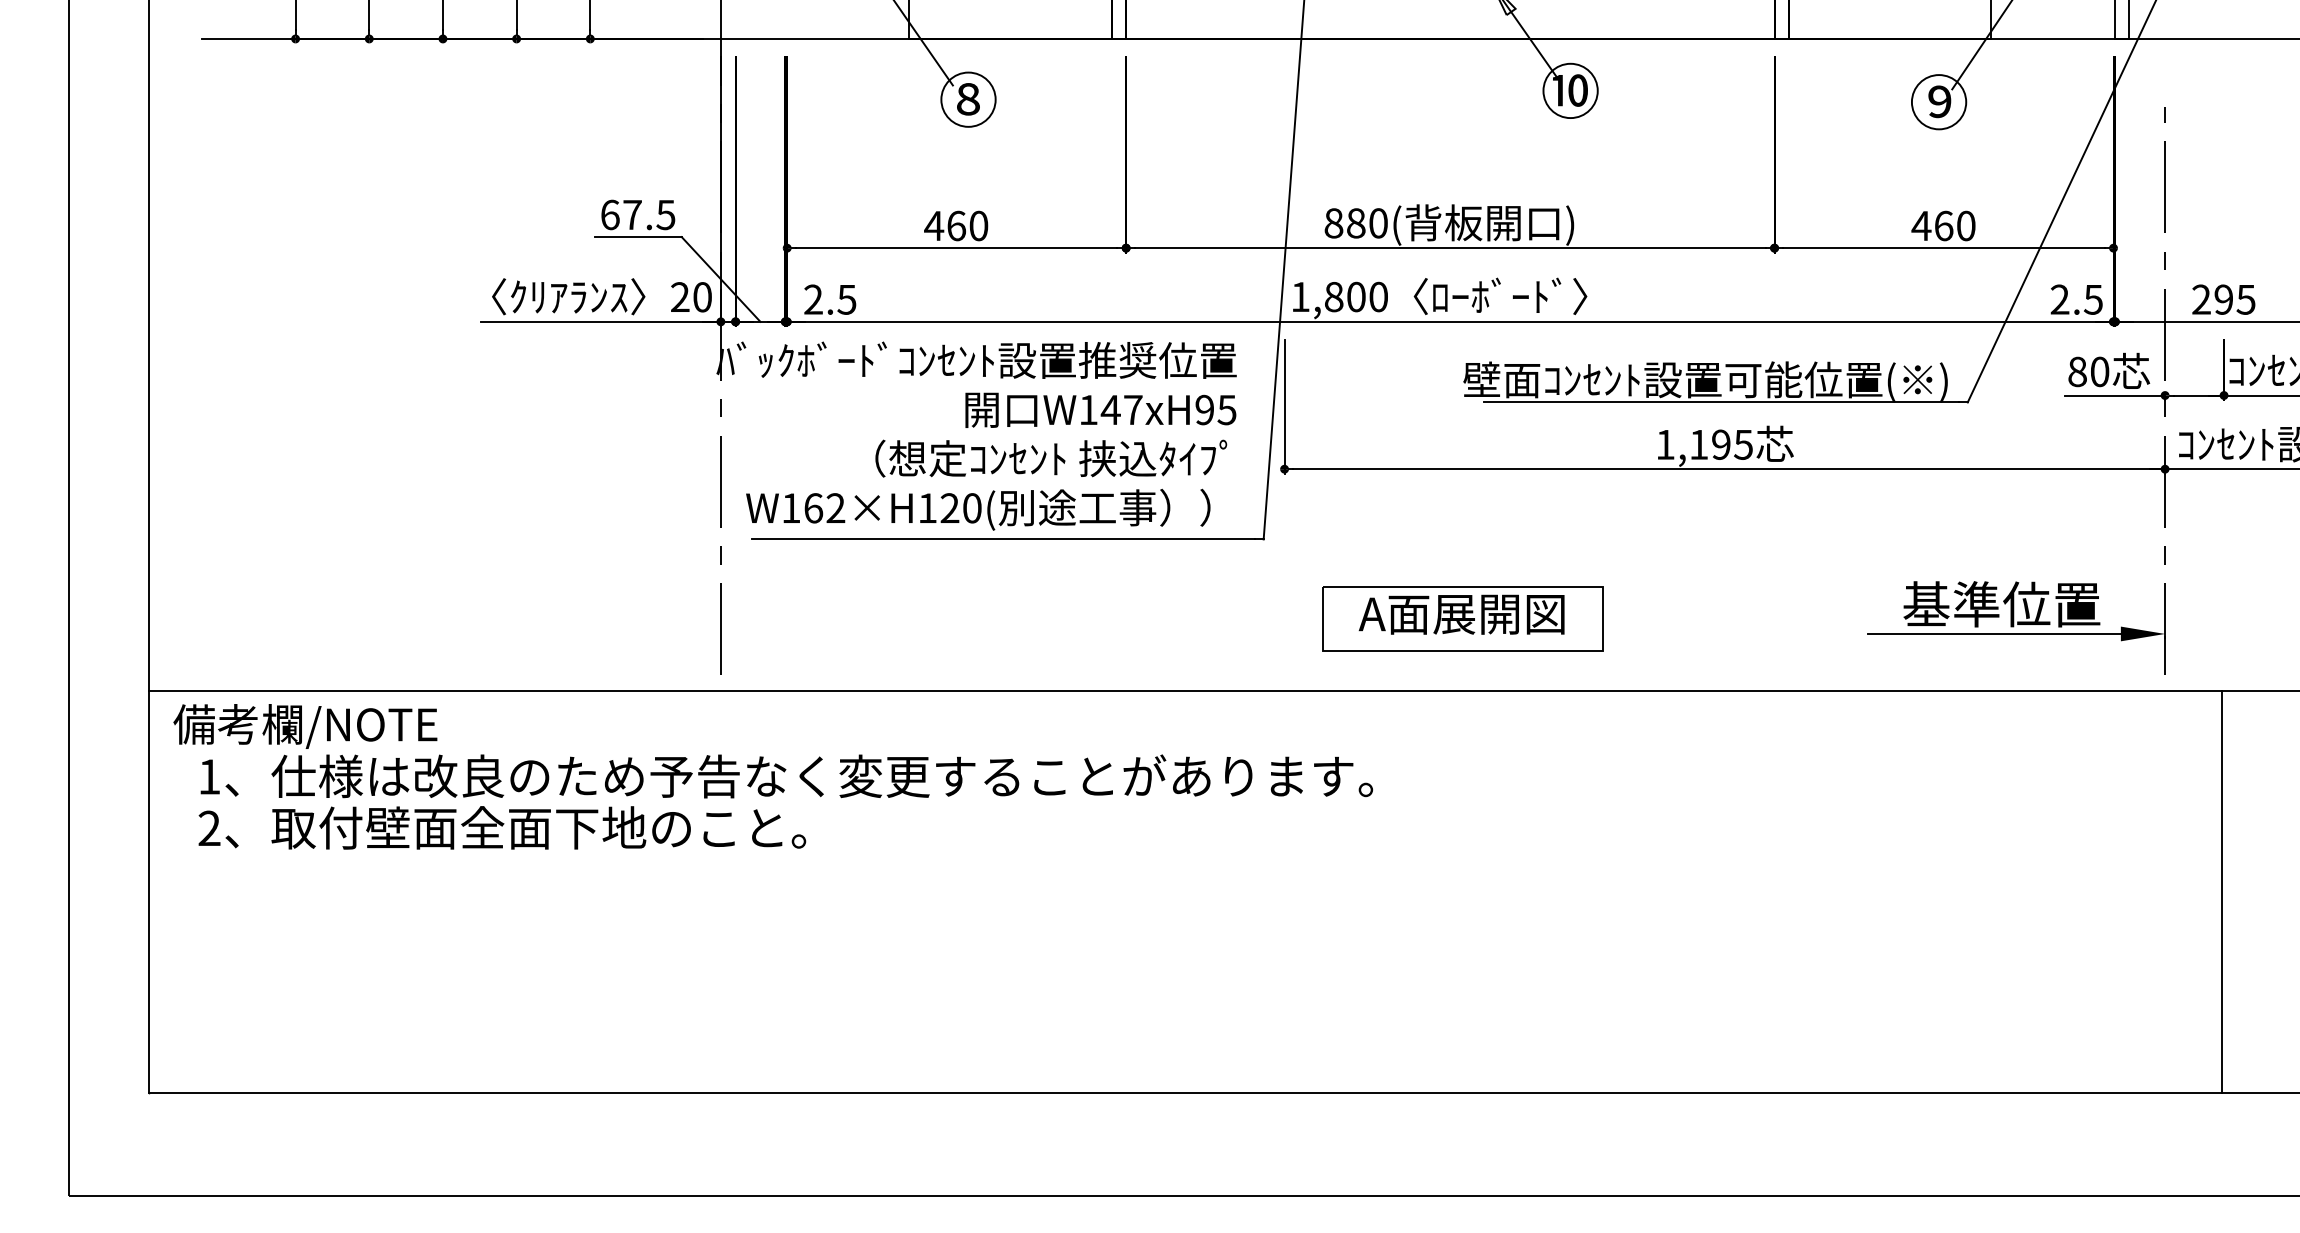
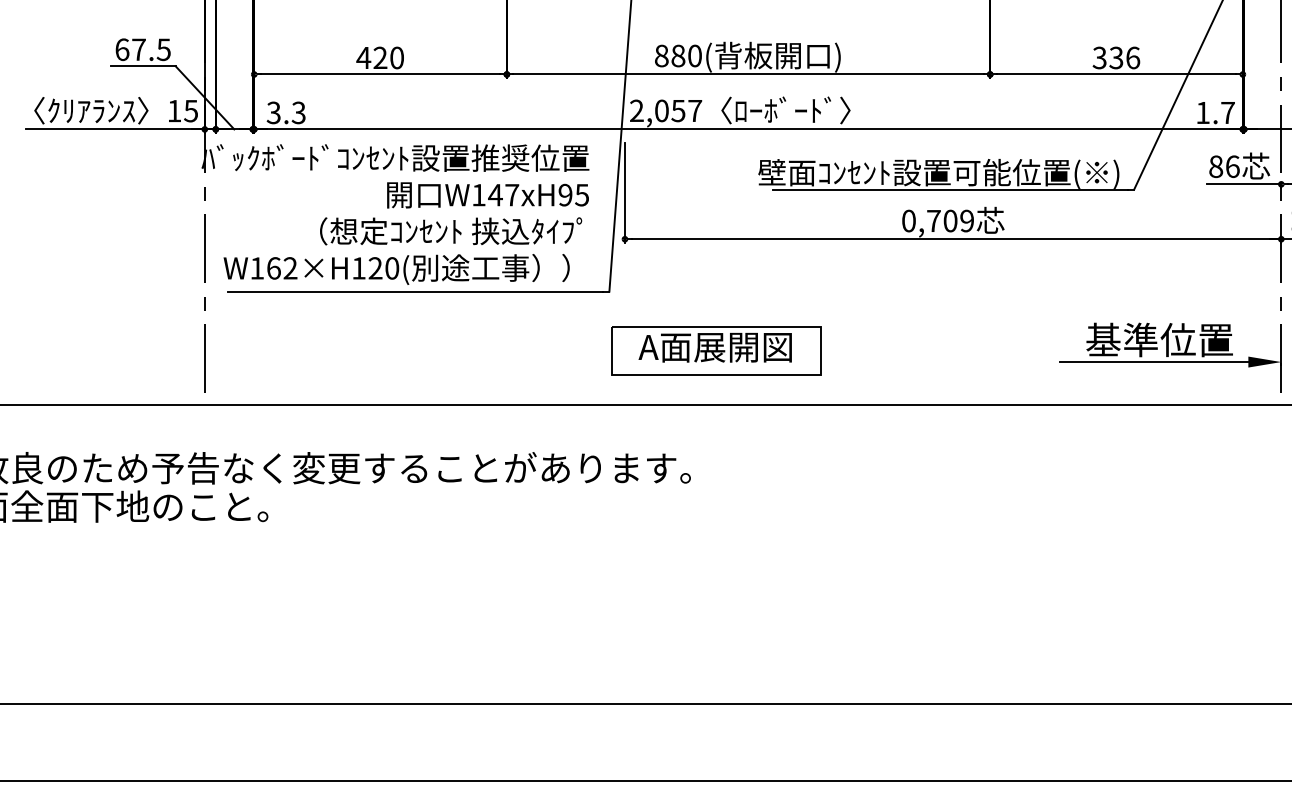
text: (956, 225) -> (380, 57), 460 -> 420
text: (1943, 225) -> (1116, 57), 460 -> 336
text: (1339, 296) -> (665, 110), 1,800 -> 2,057
text: (691, 297) -> (182, 111), 20 -> 15
text: (830, 299) -> (286, 112), 2.5 -> 3.3
text: (2076, 299) -> (1215, 112), 2.5 -> 1.7
text: (2100, 371) -> (1233, 166), 80 -> 86
text: (1704, 444) -> (937, 220), 1,195 -> 0,709
part: (1462, 618) -> (715, 350), moved

